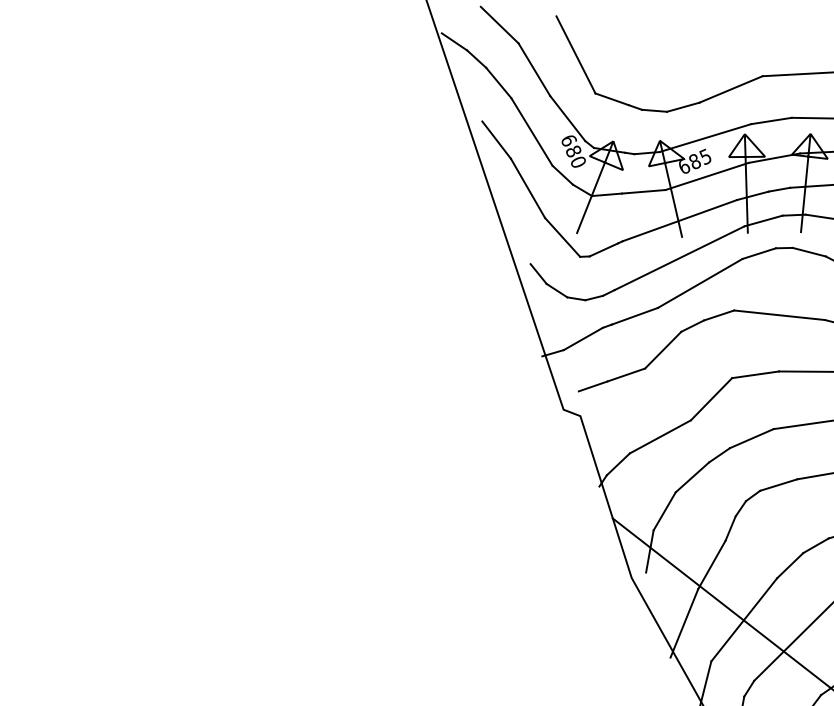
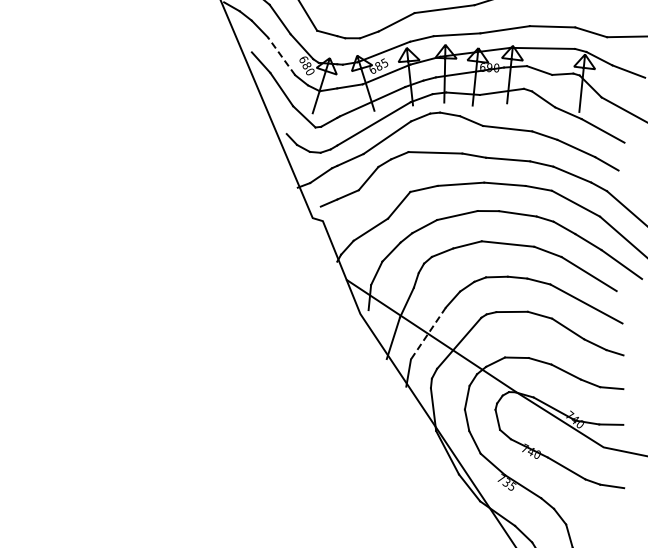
line: (531, 130) -> (281, 55), solid -> dashed
line: (744, 619) -> (428, 333), solid -> dashed

